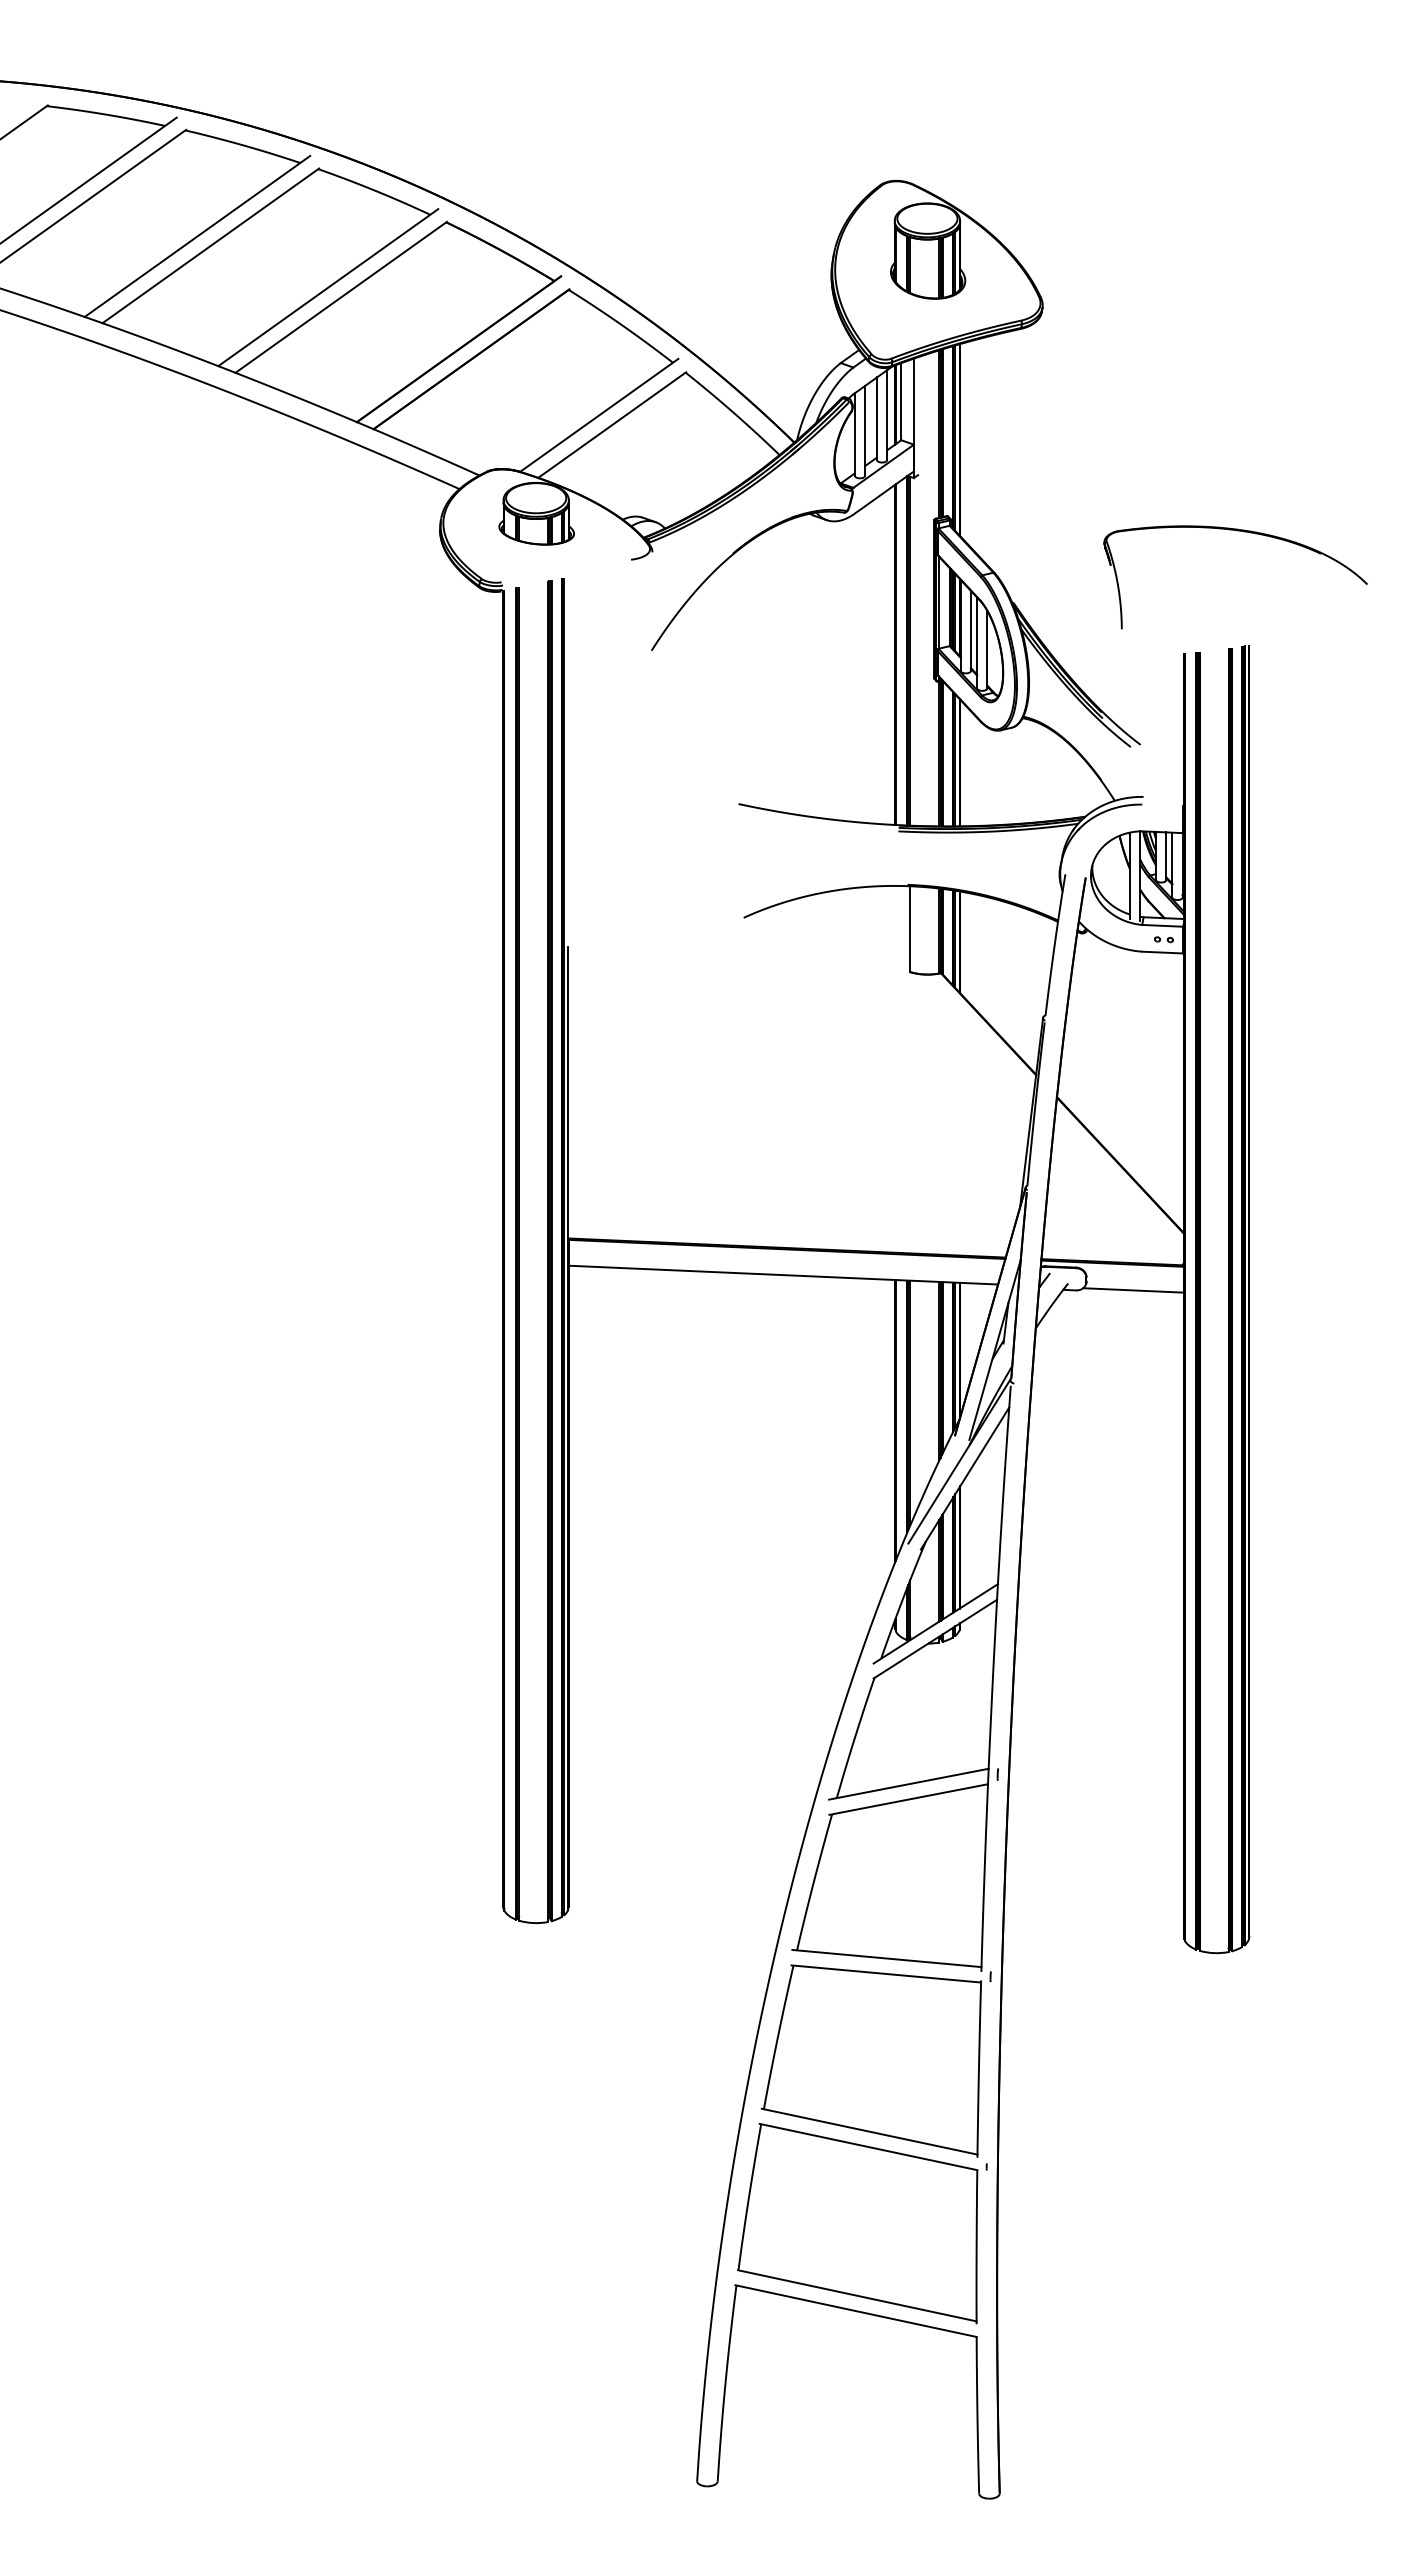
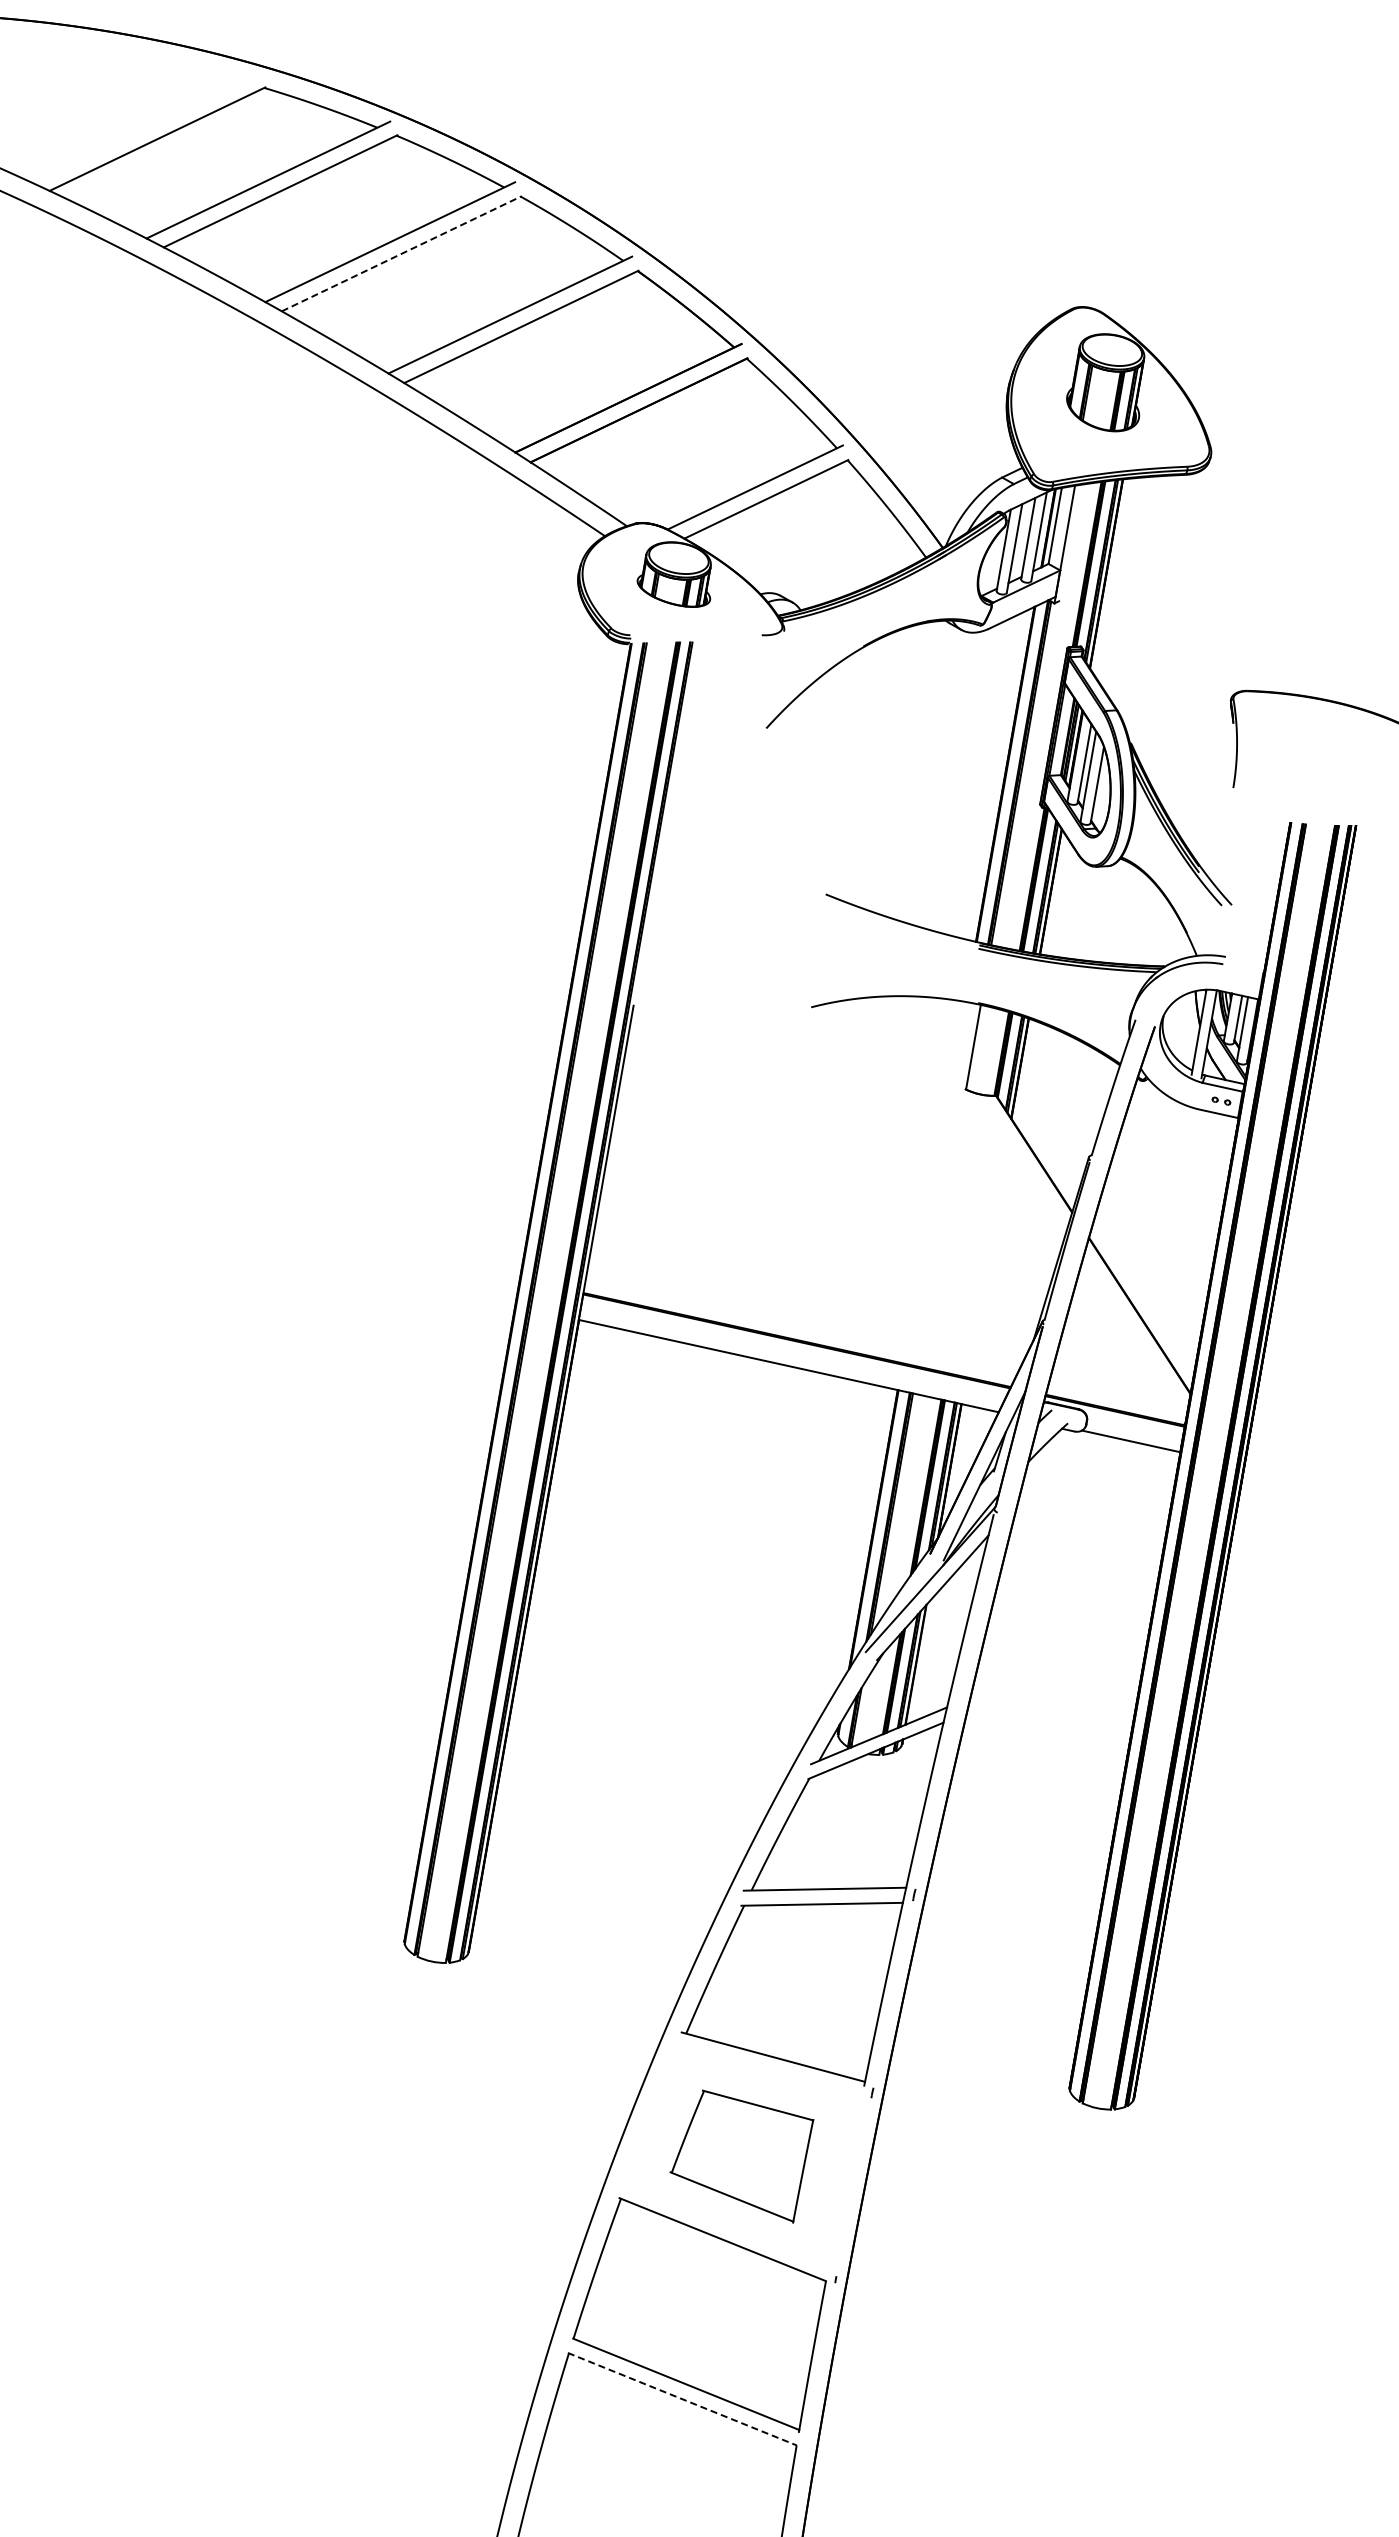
line: (211, 245) -> (402, 253), solid -> dashed
part: (870, 2060) -> (739, 2154), size x0.6
line: (856, 2311) -> (682, 2399), solid -> dashed

